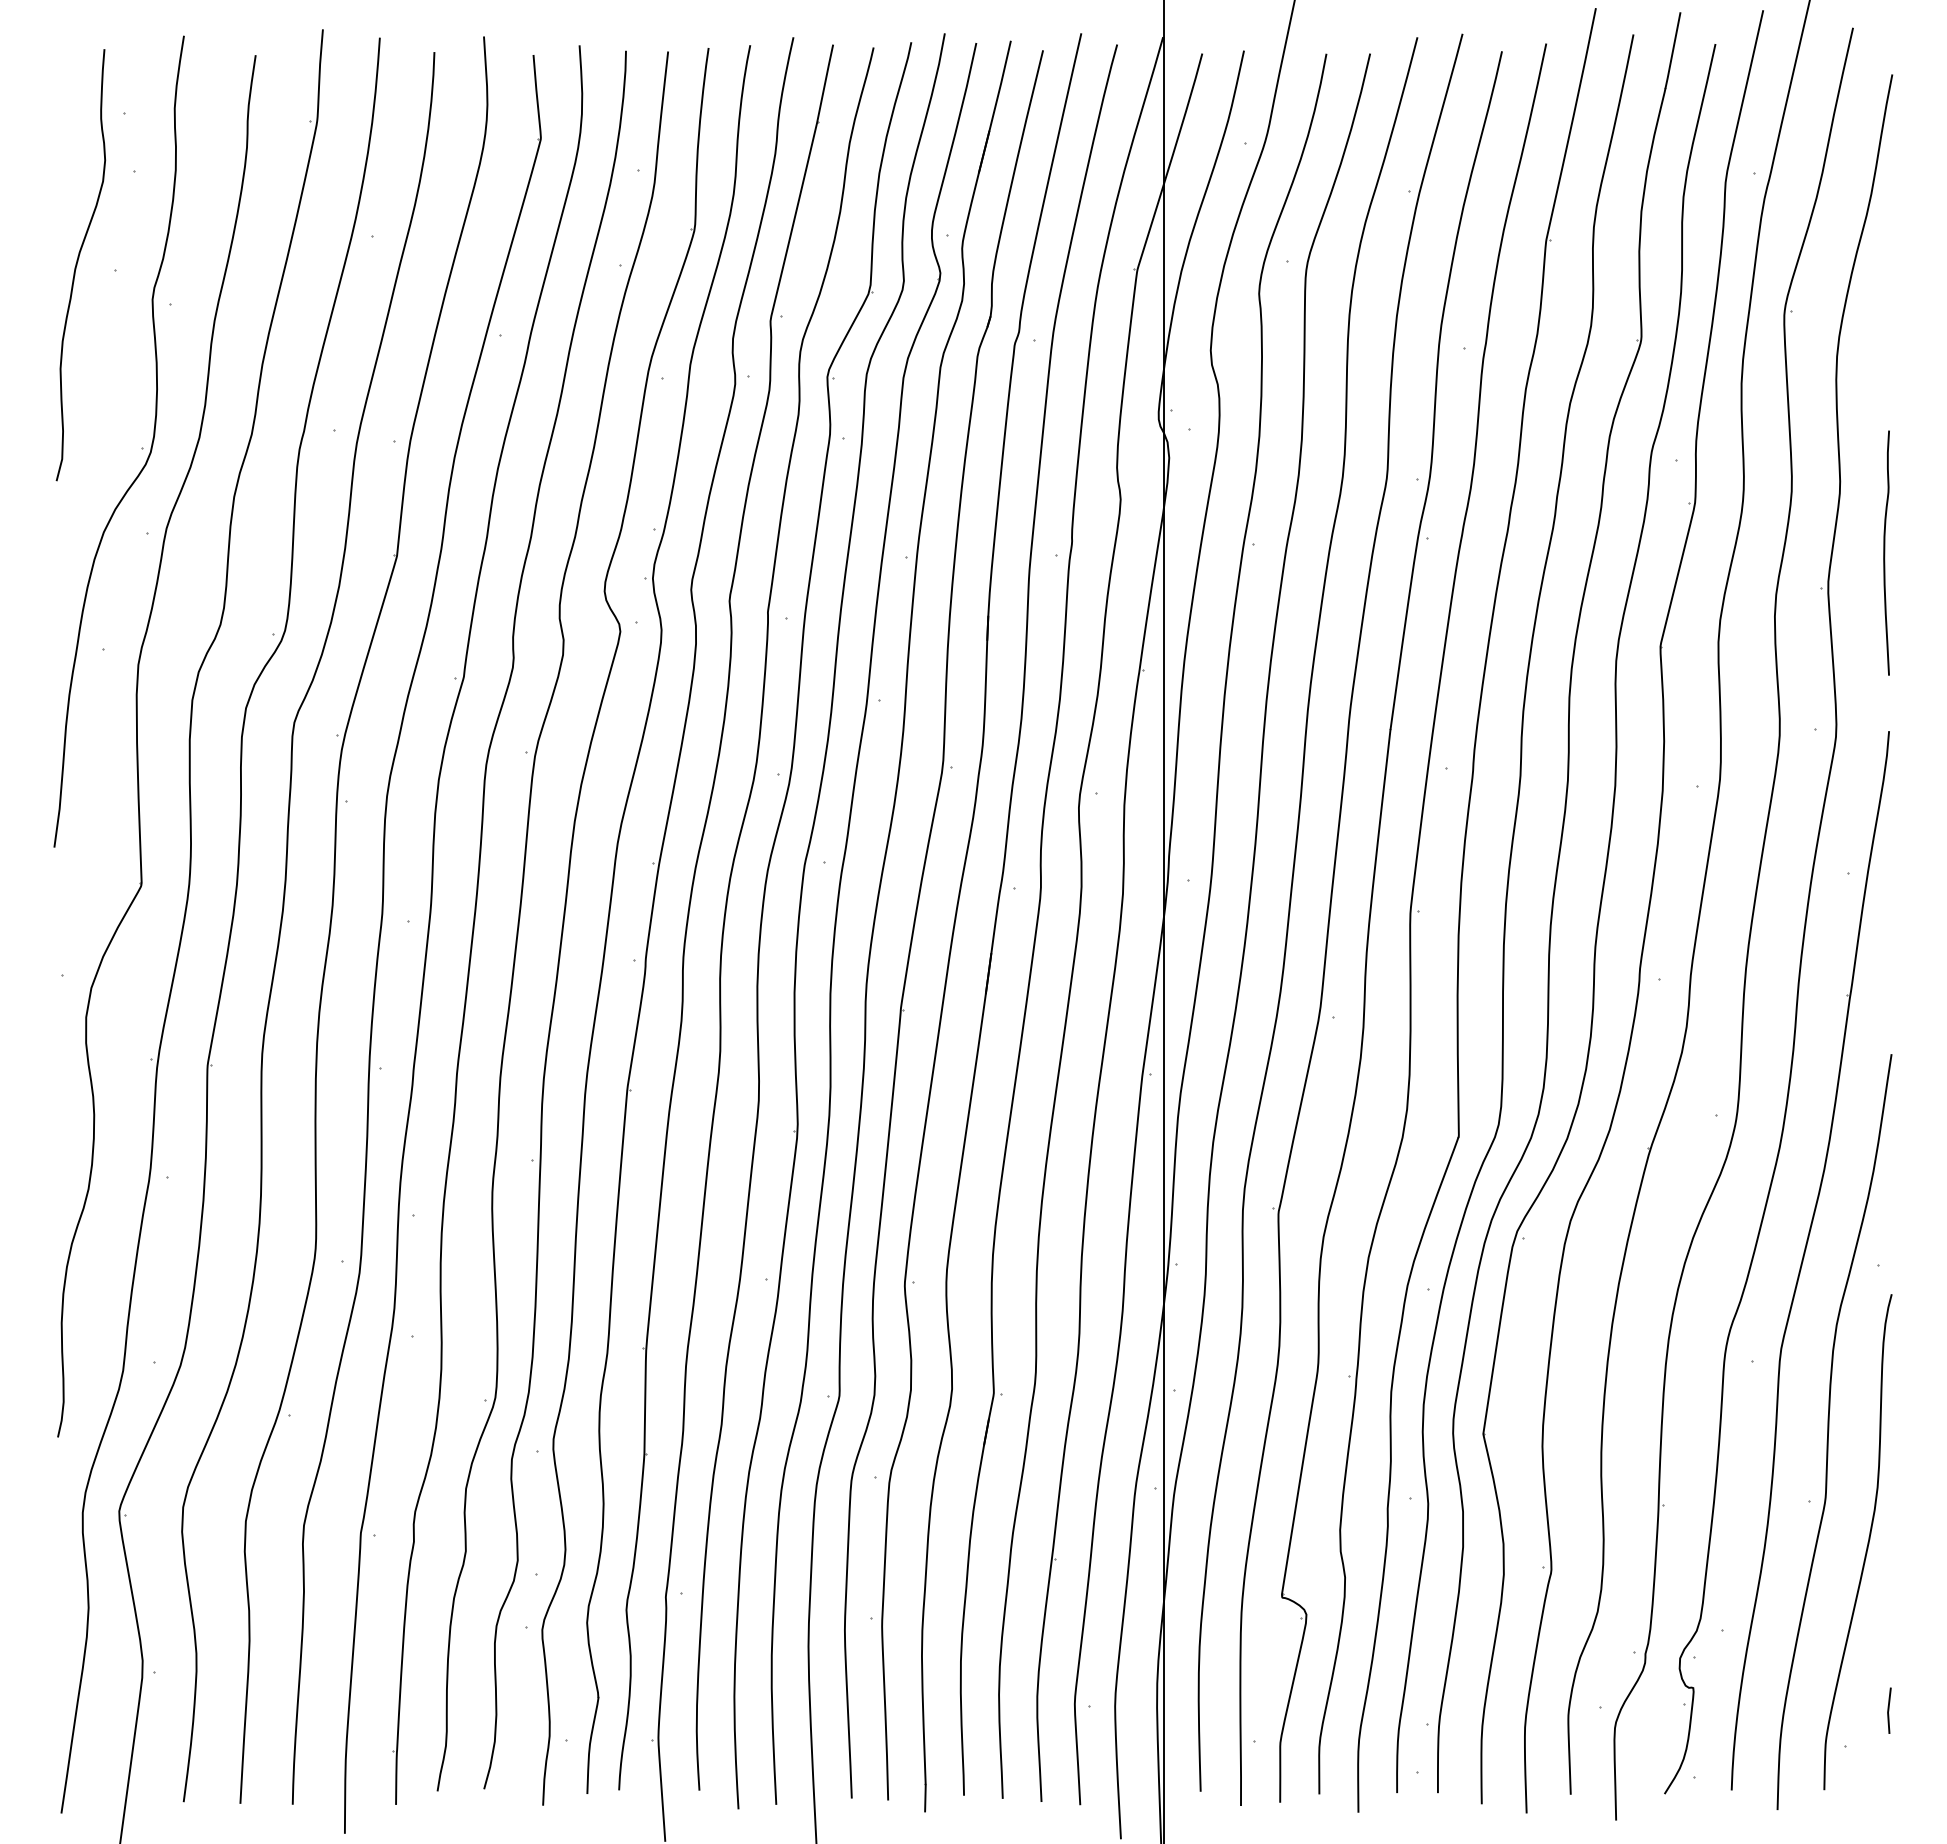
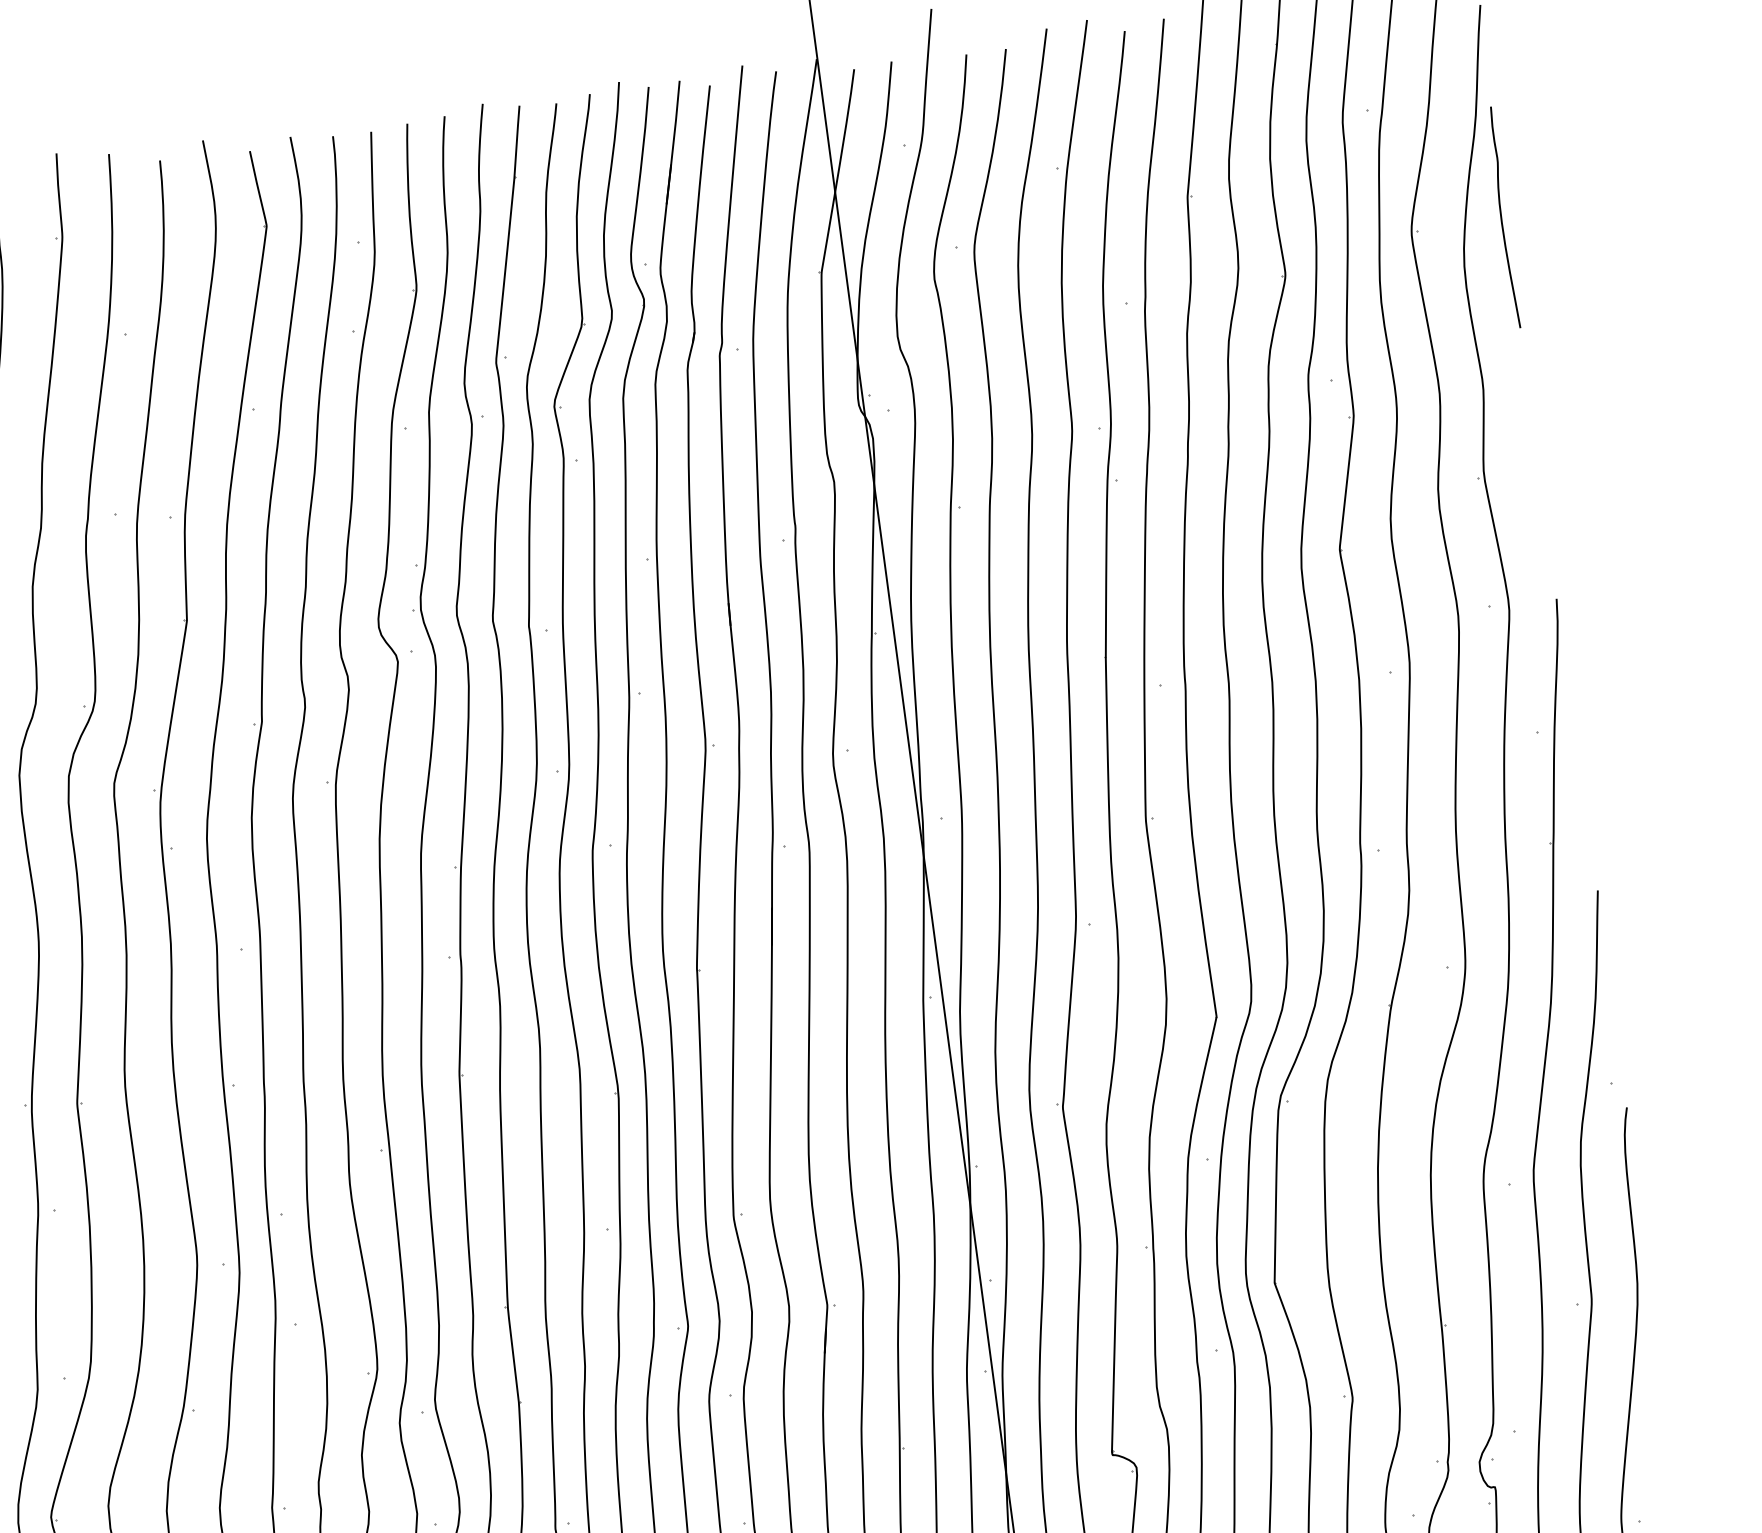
curve: (1885, 552) -> (1502, 217), moved
line: (1889, 1710) -> (1675, 1483), removed

